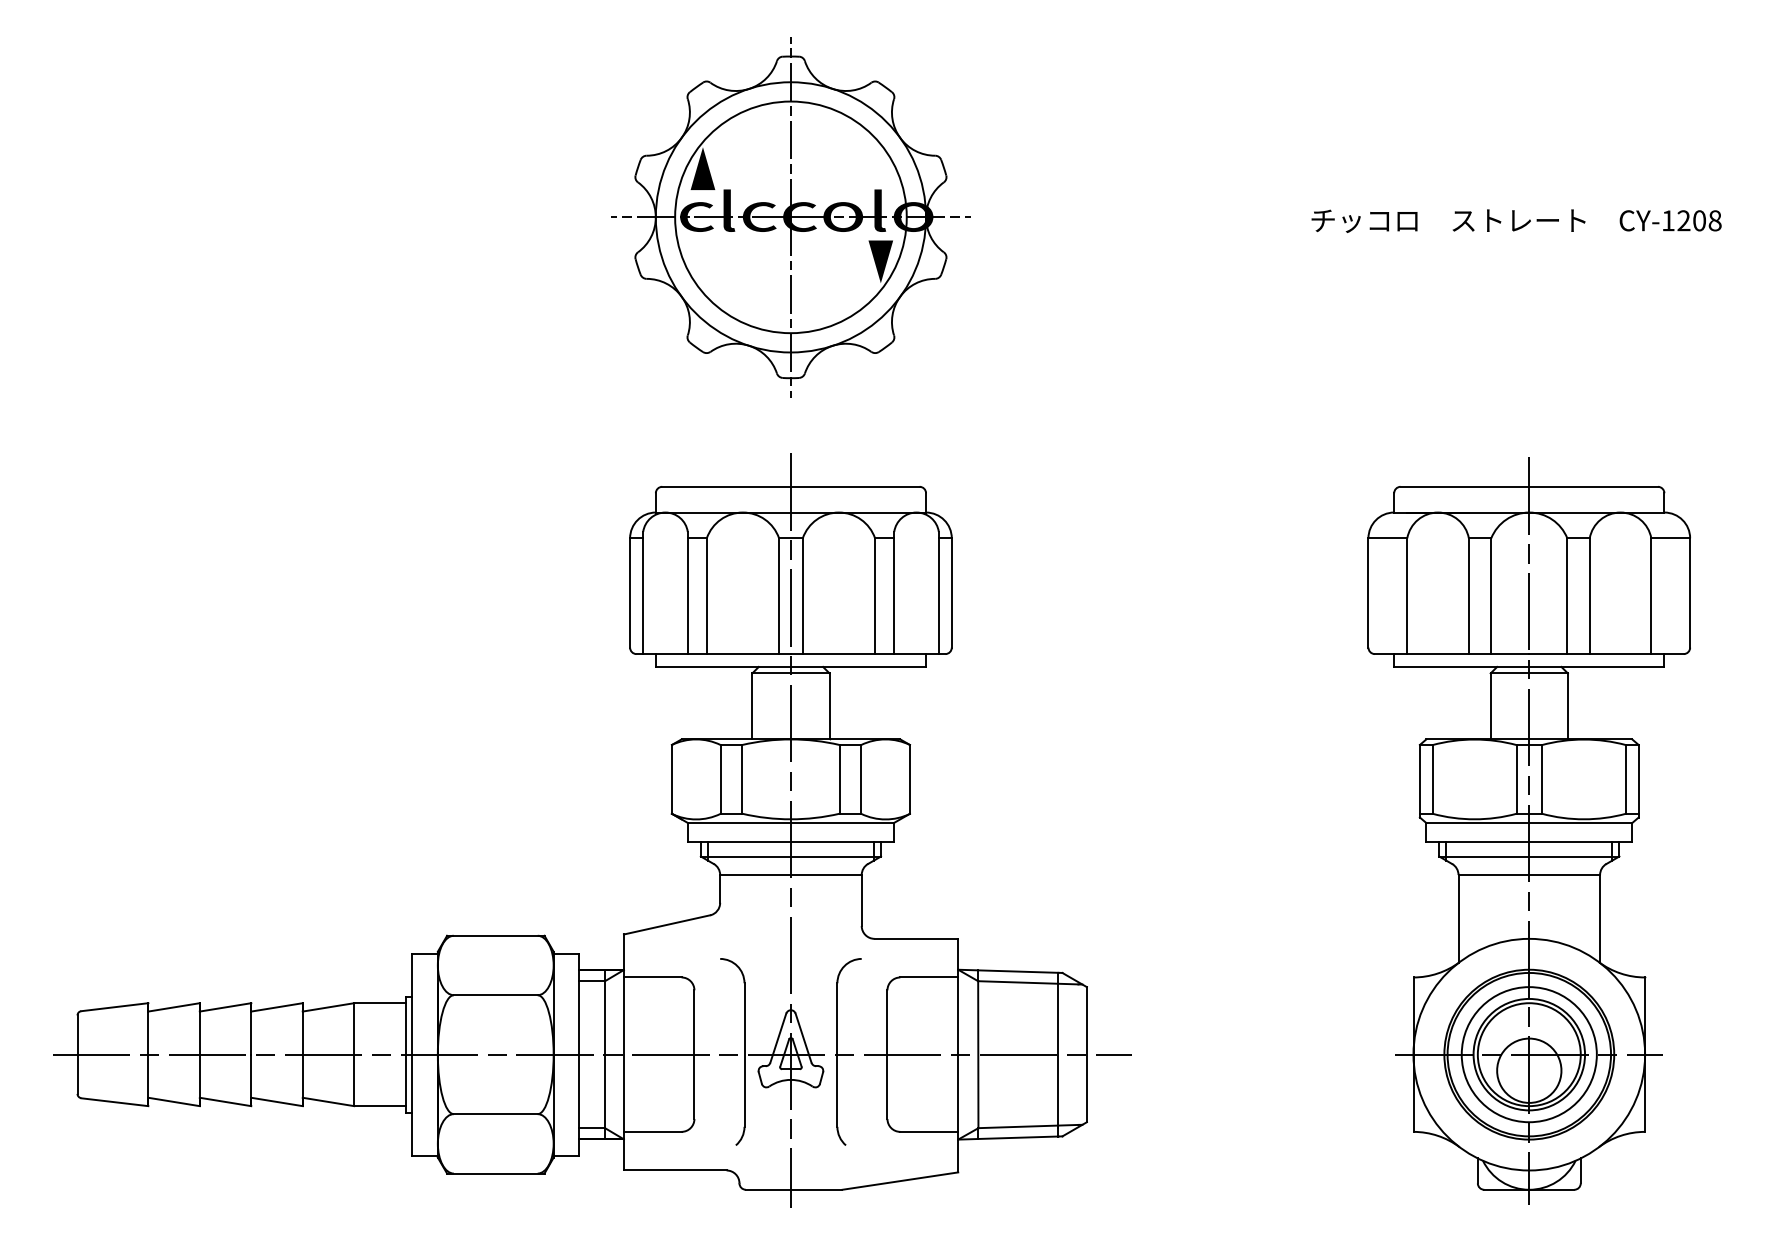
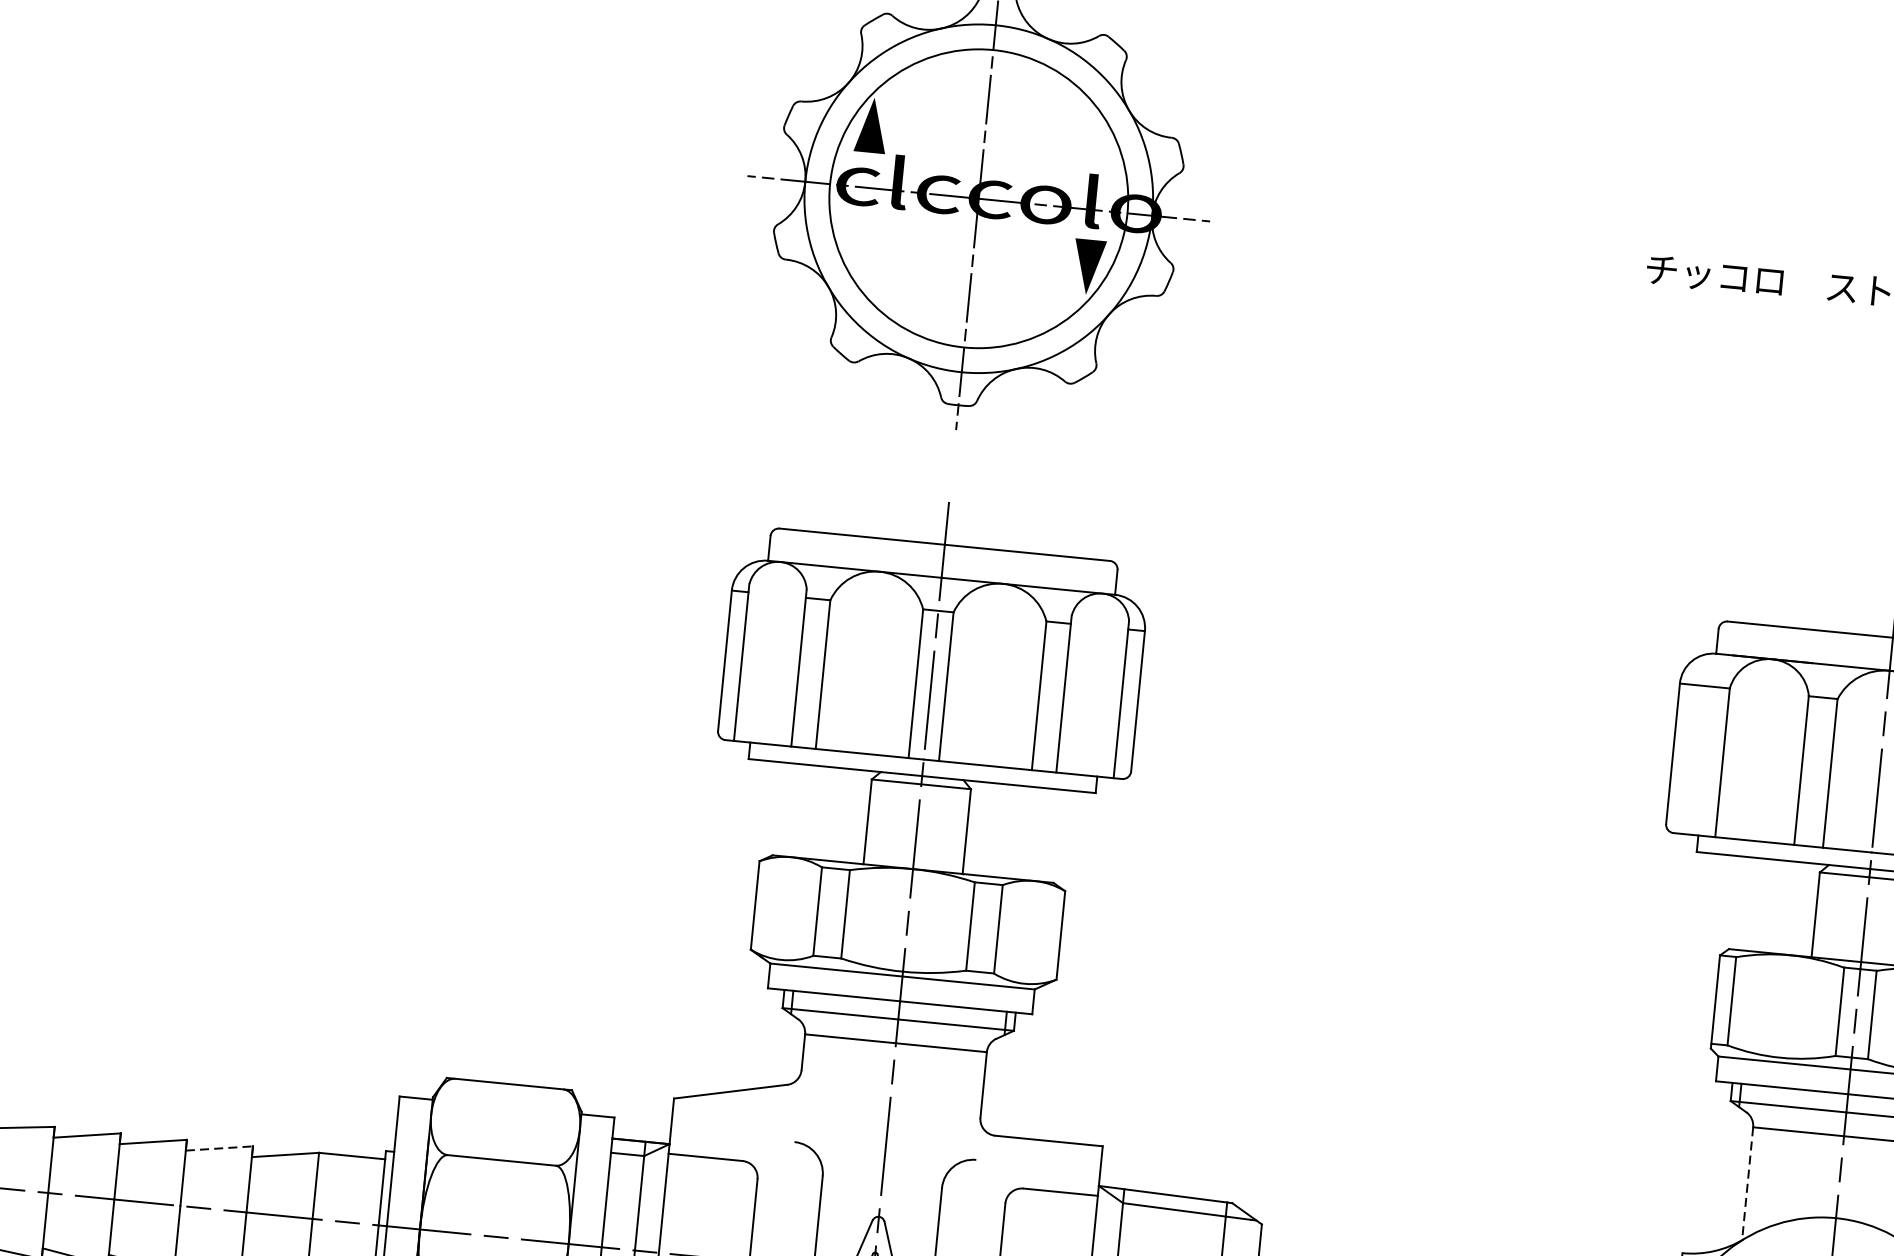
line: (1458, 918) -> (1747, 1183), solid -> dashed
line: (277, 1007) -> (220, 1148), solid -> dashed

